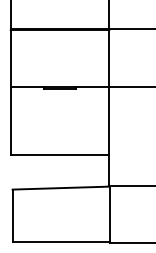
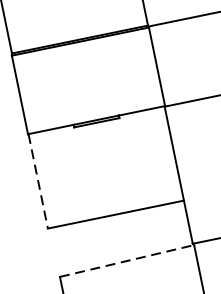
line: (11, 120) -> (38, 181), solid -> dashed
line: (61, 188) -> (127, 261), solid -> dashed

